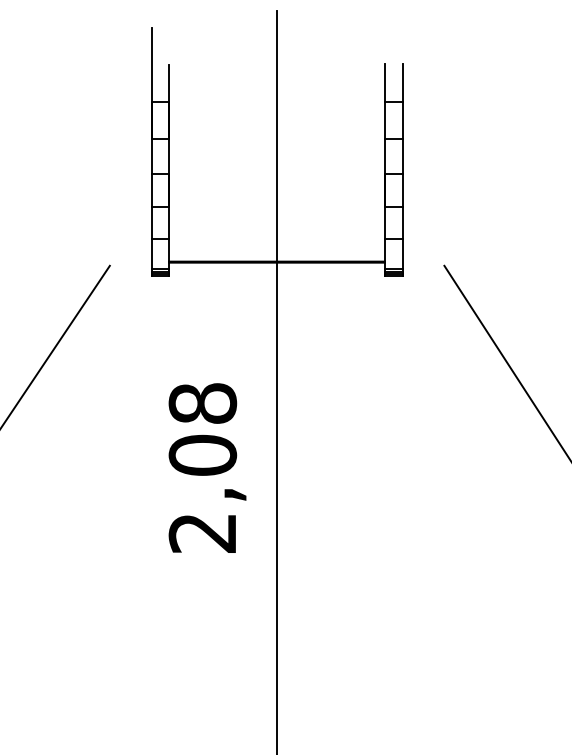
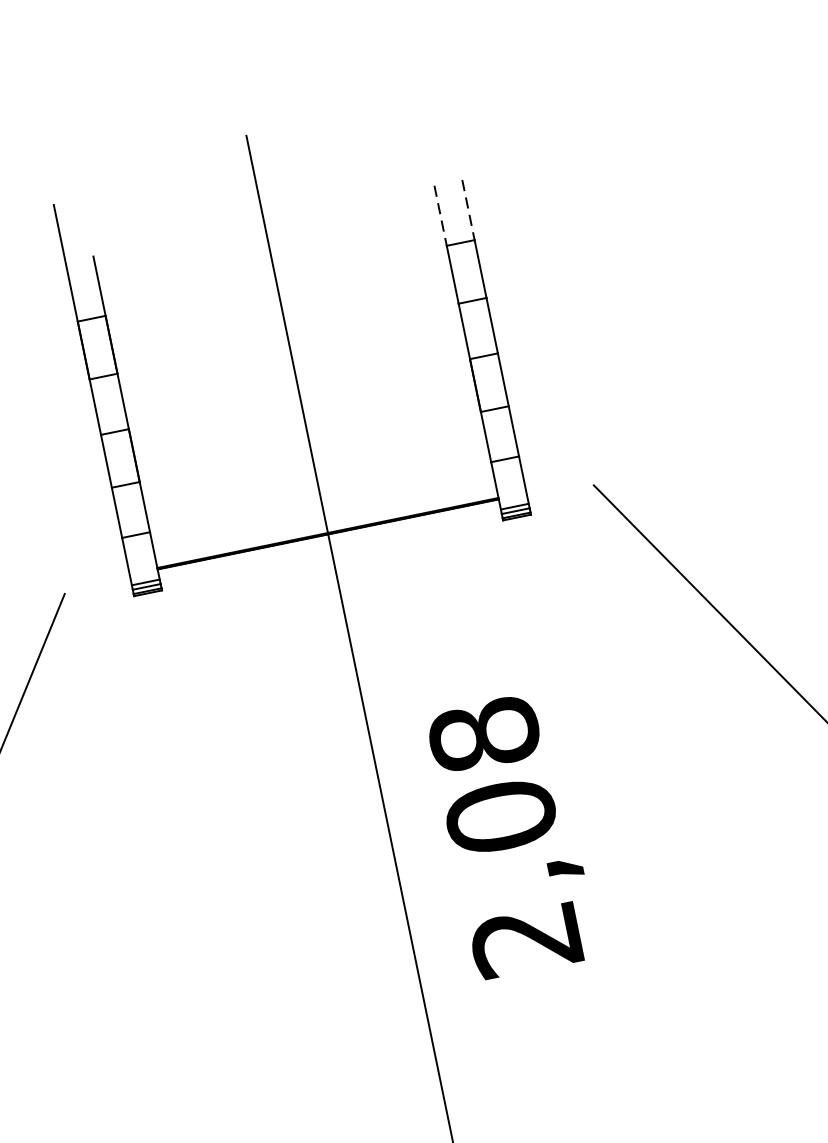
line: (384, 83) -> (439, 216), solid -> dashed
line: (402, 83) -> (468, 210), solid -> dashed
text: (207, 467) -> (512, 834), moved

